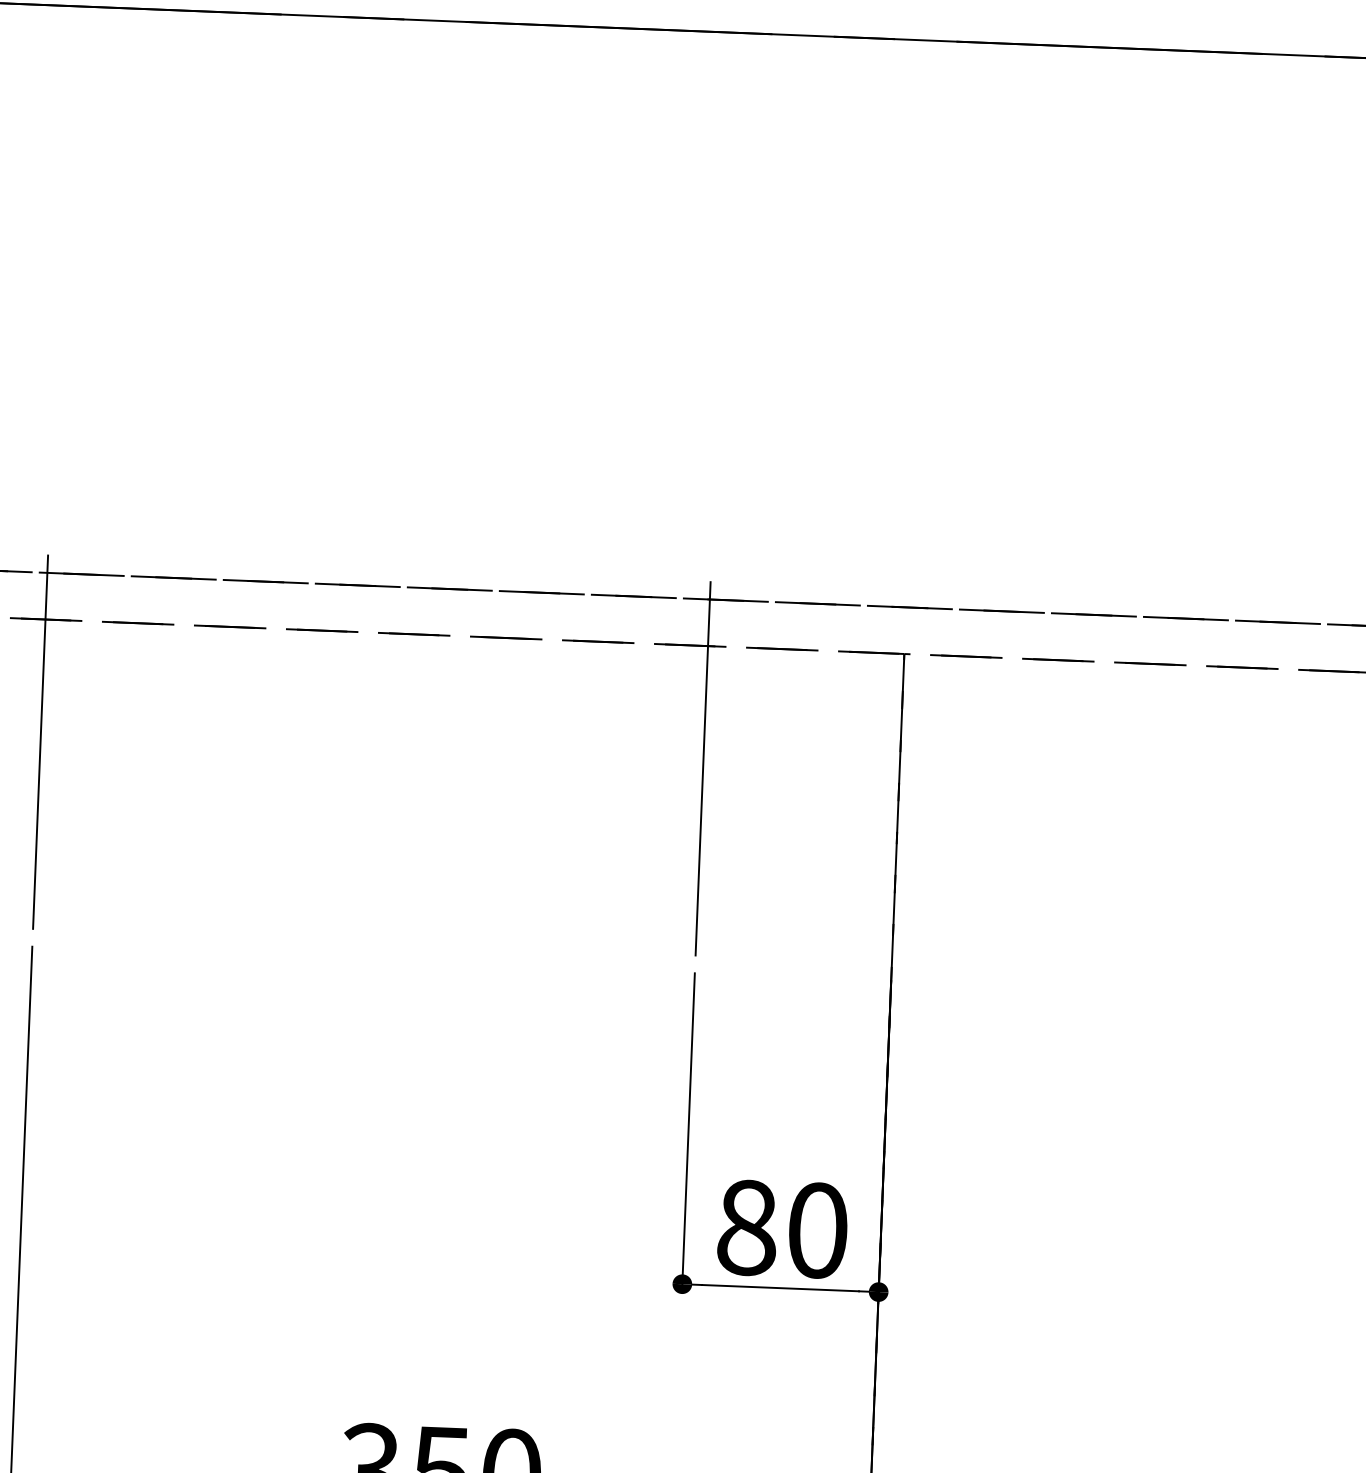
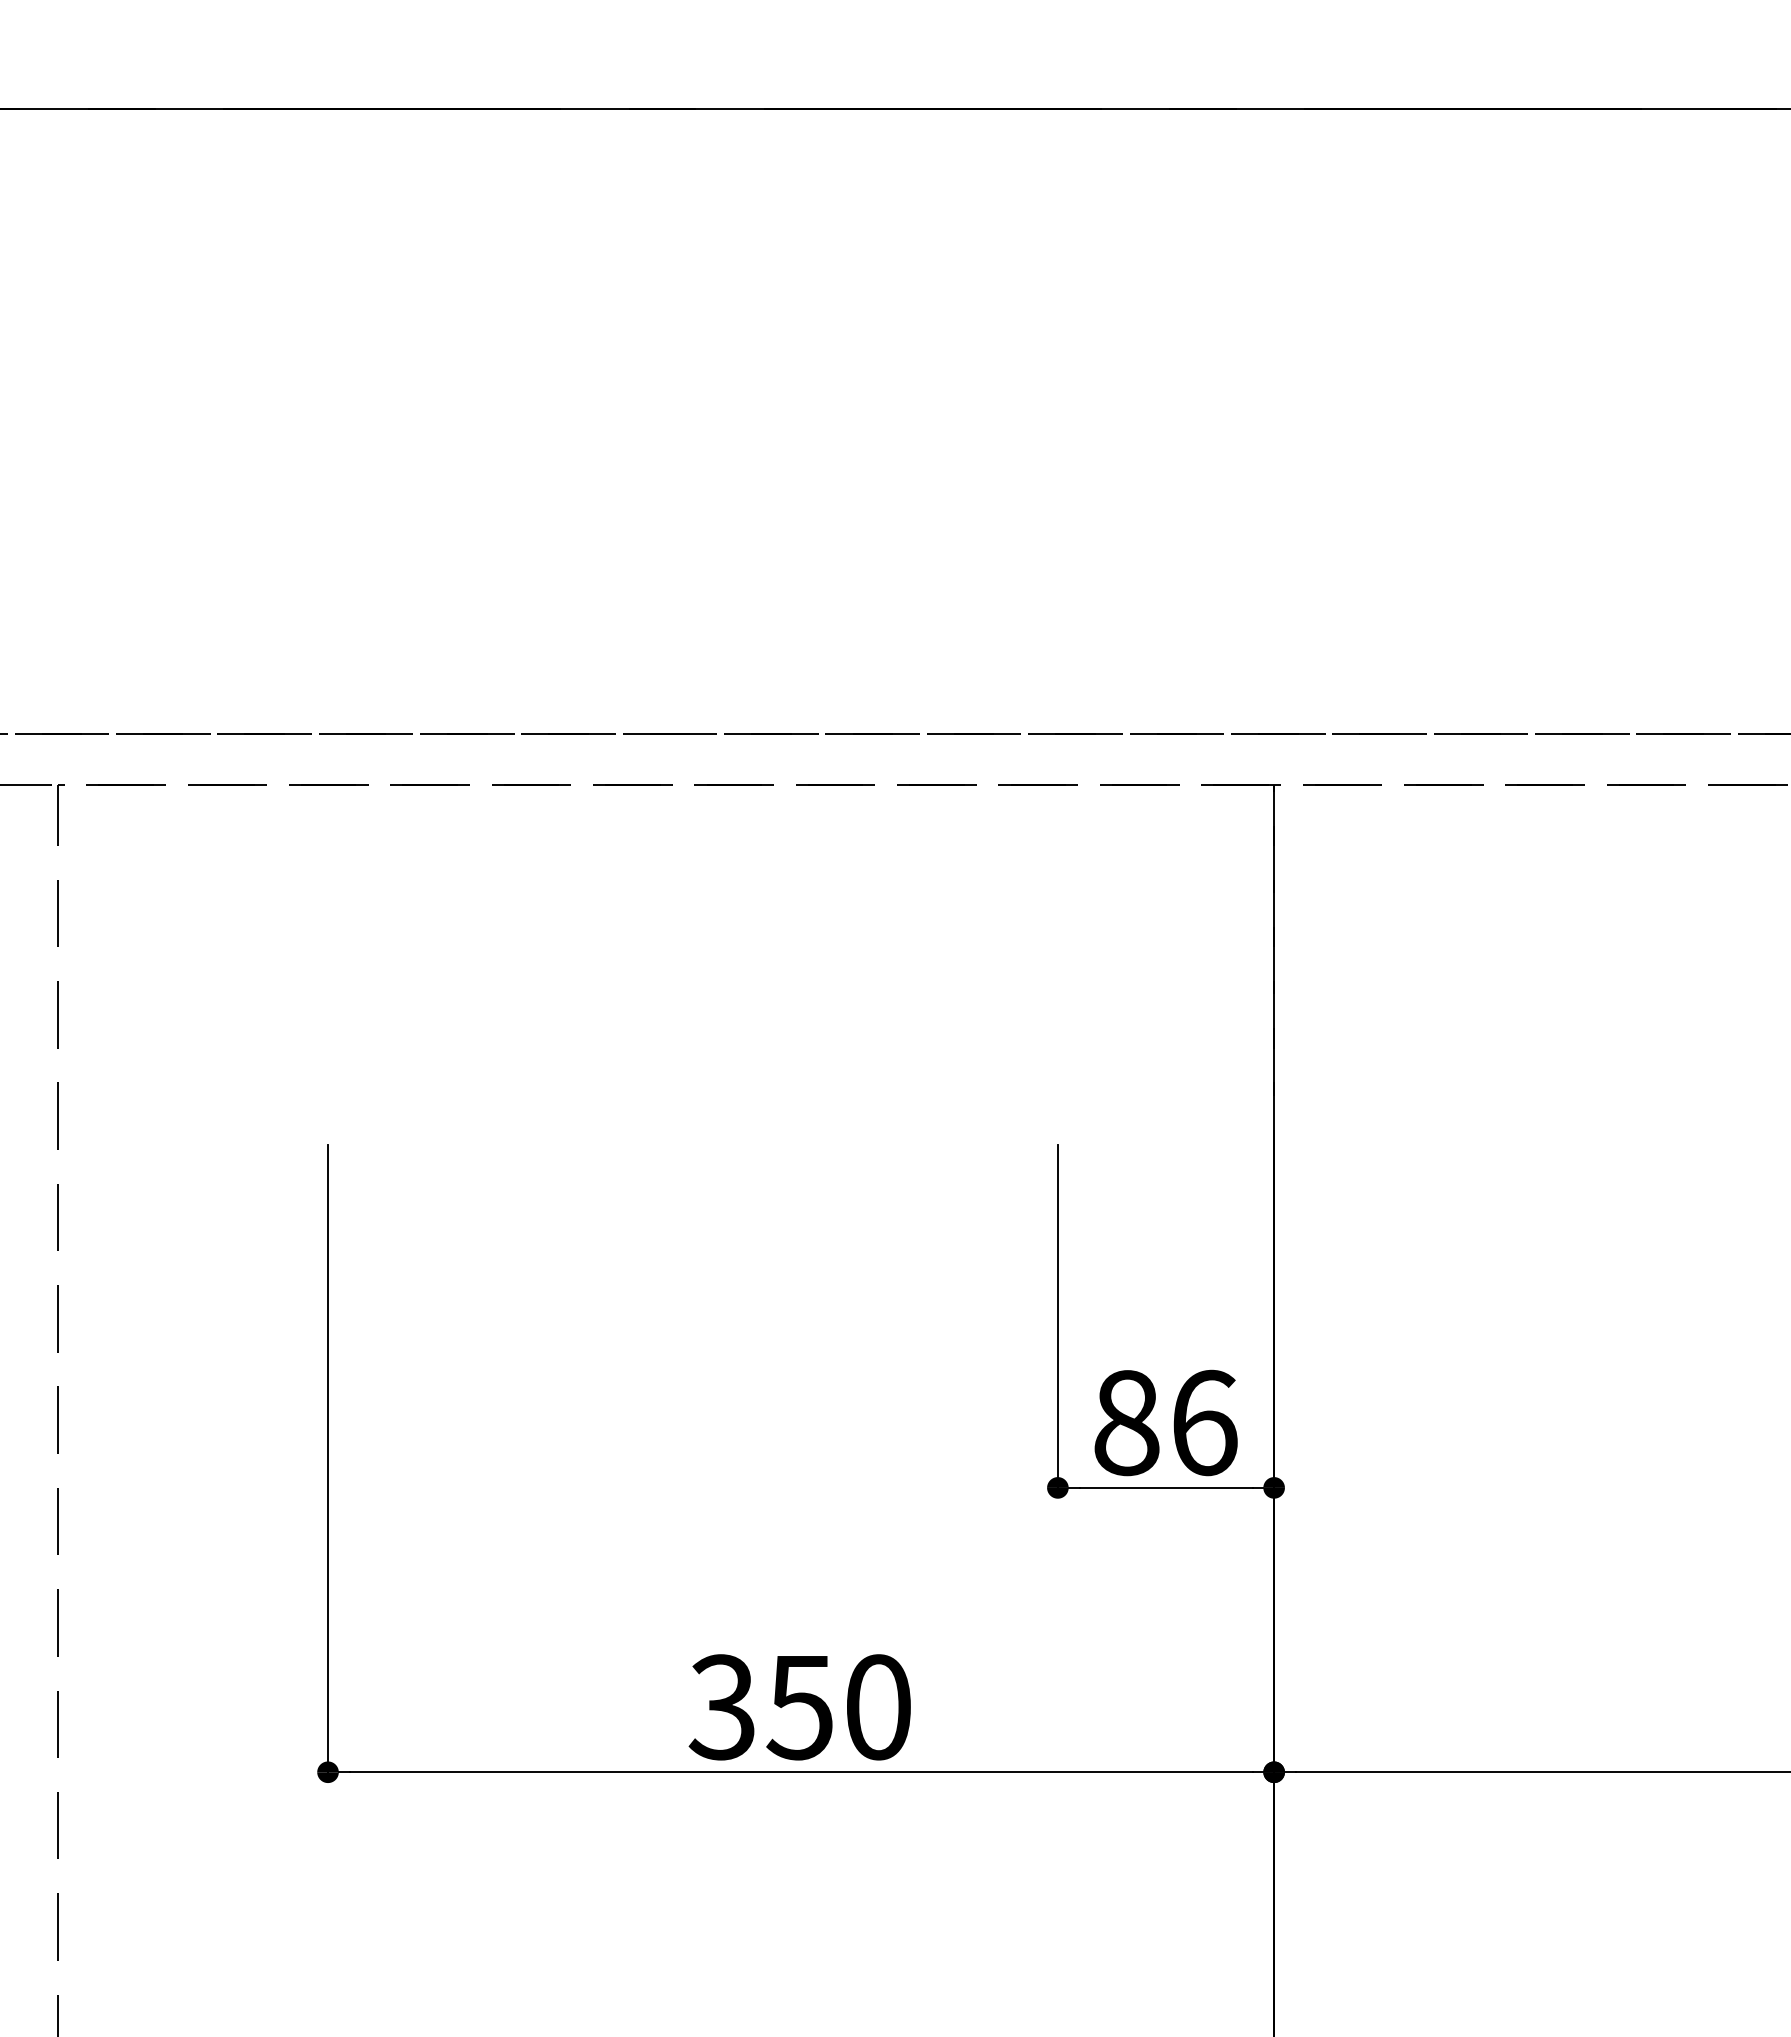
line: (40, 741) -> (328, 919), removed
line: (702, 768) -> (1057, 919), removed
text: (818, 1230) -> (1205, 1422), 80 -> 86

